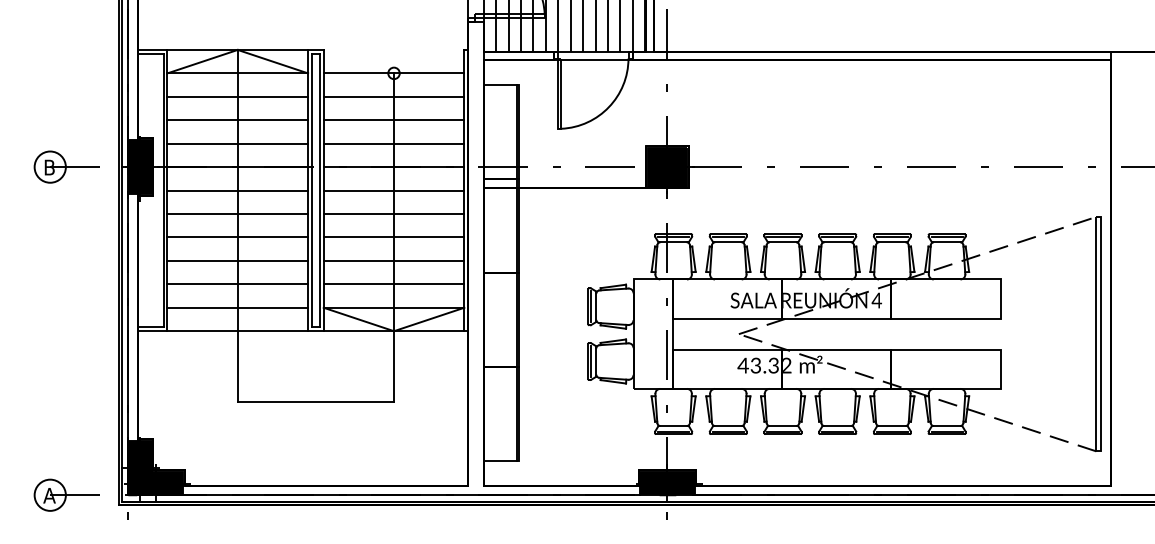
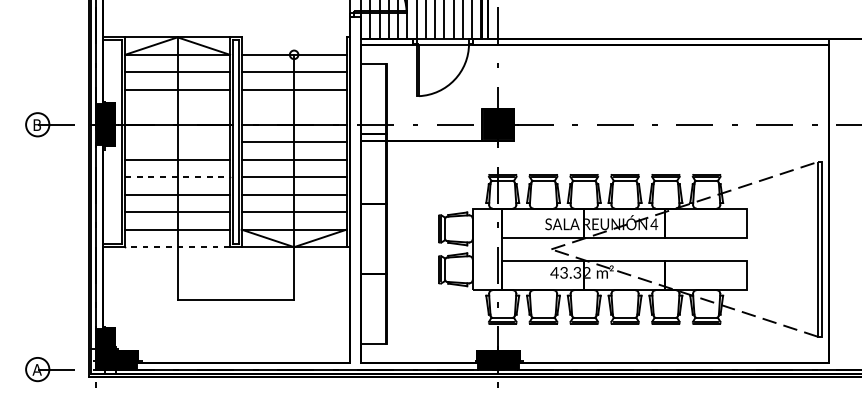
line: (237, 143) -> (177, 107), removed
line: (393, 143) -> (293, 107), removed
line: (237, 190) -> (177, 142), removed
line: (238, 237) -> (178, 177), solid -> dashed
line: (237, 331) -> (177, 247), solid -> dashed

